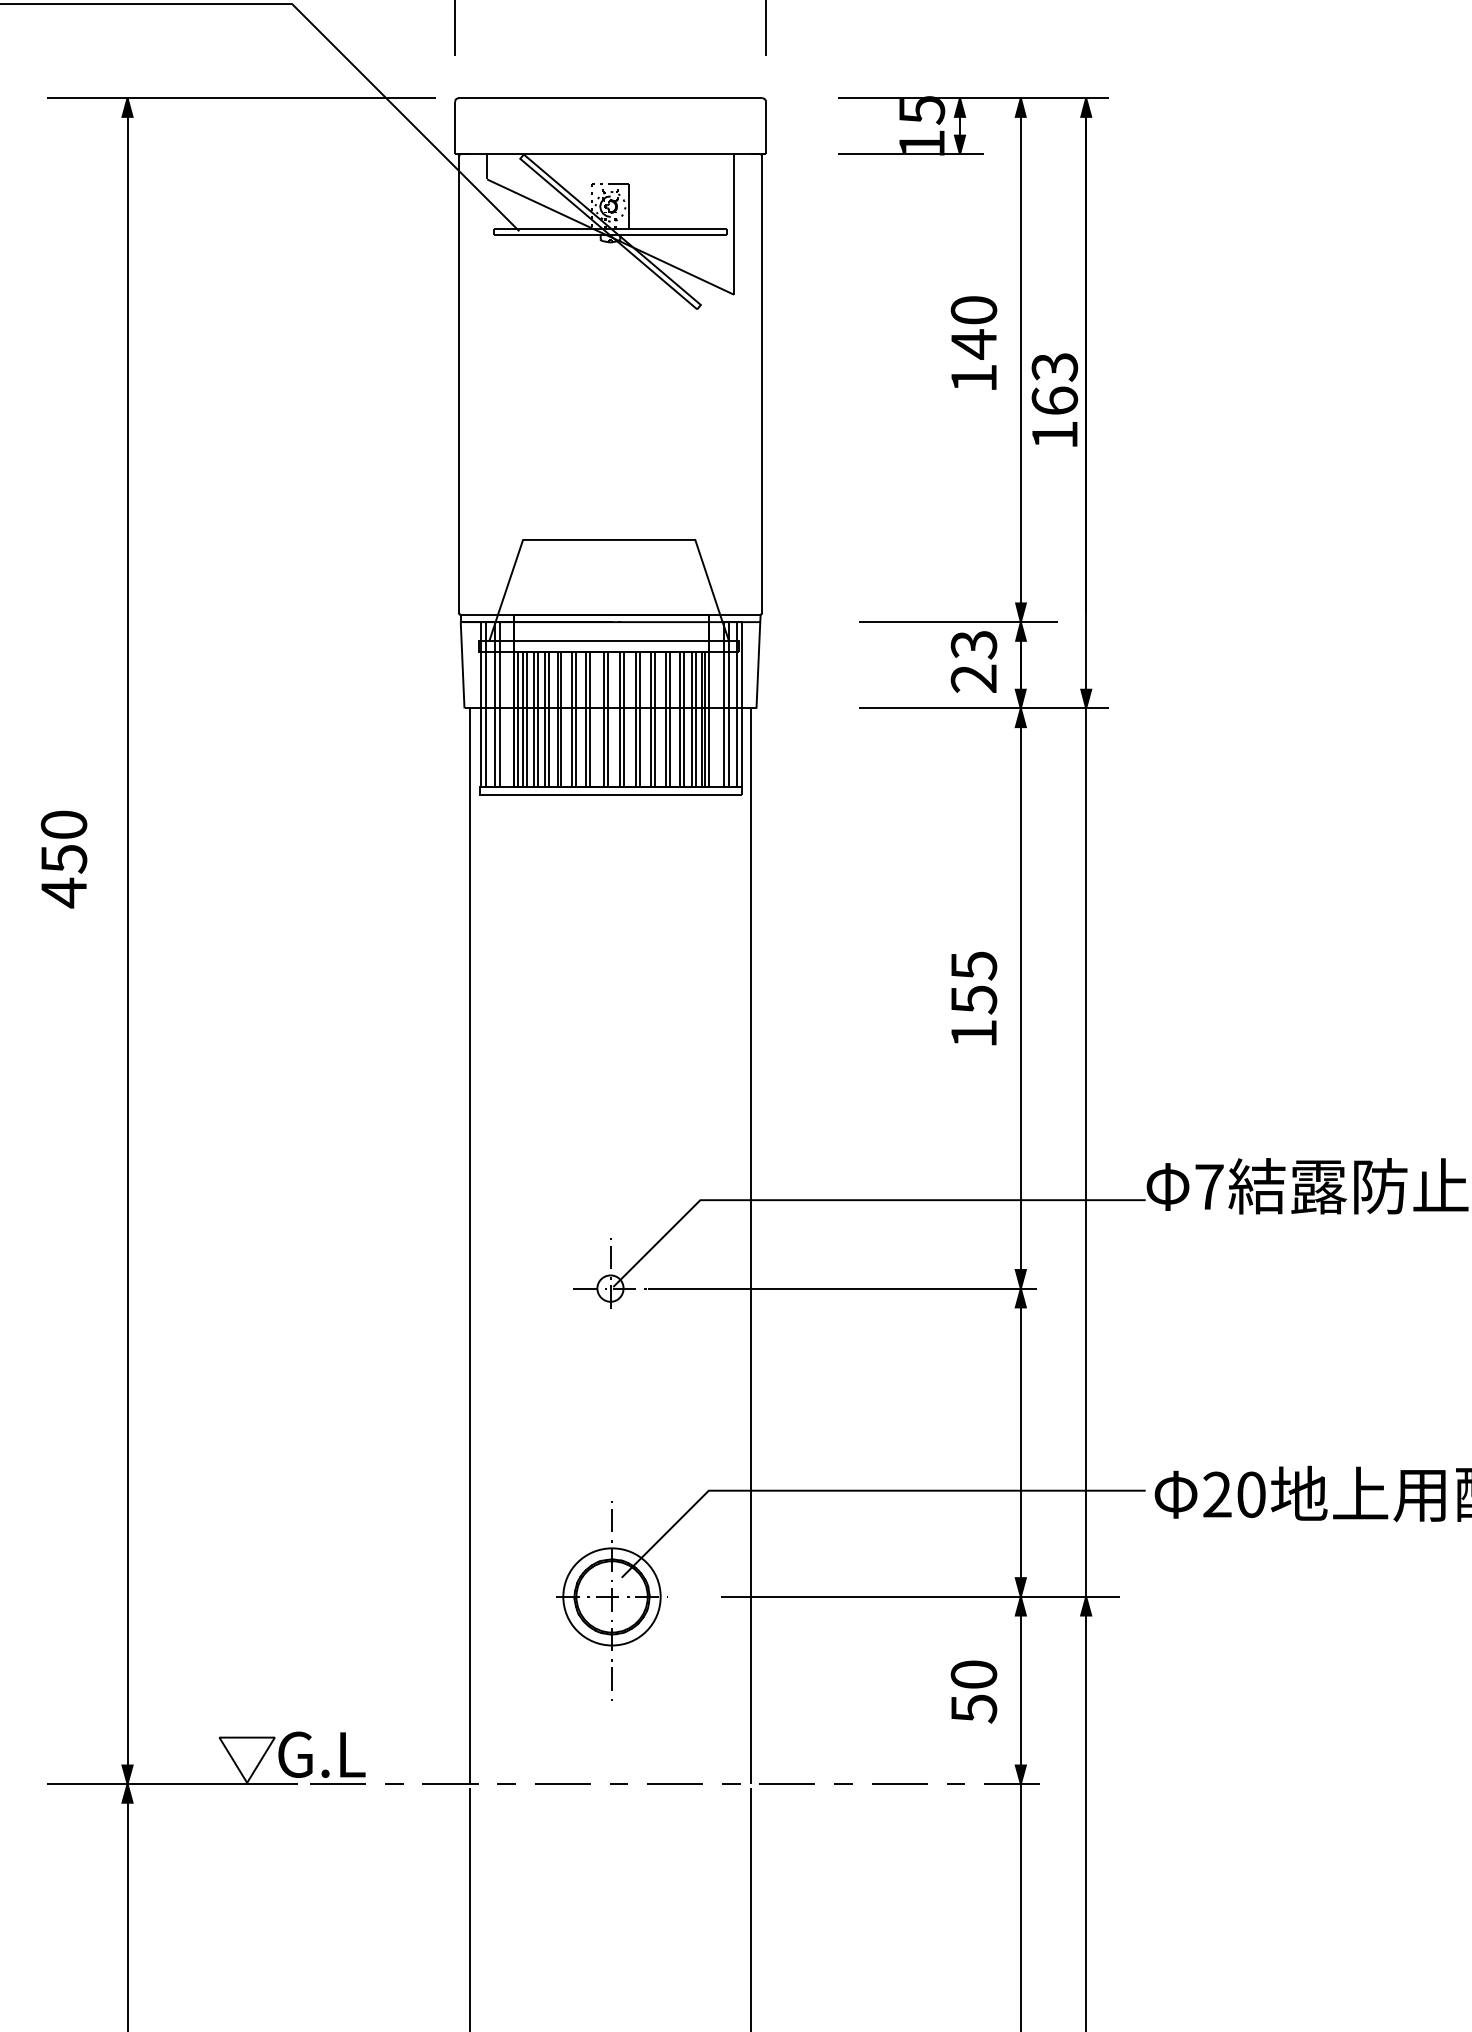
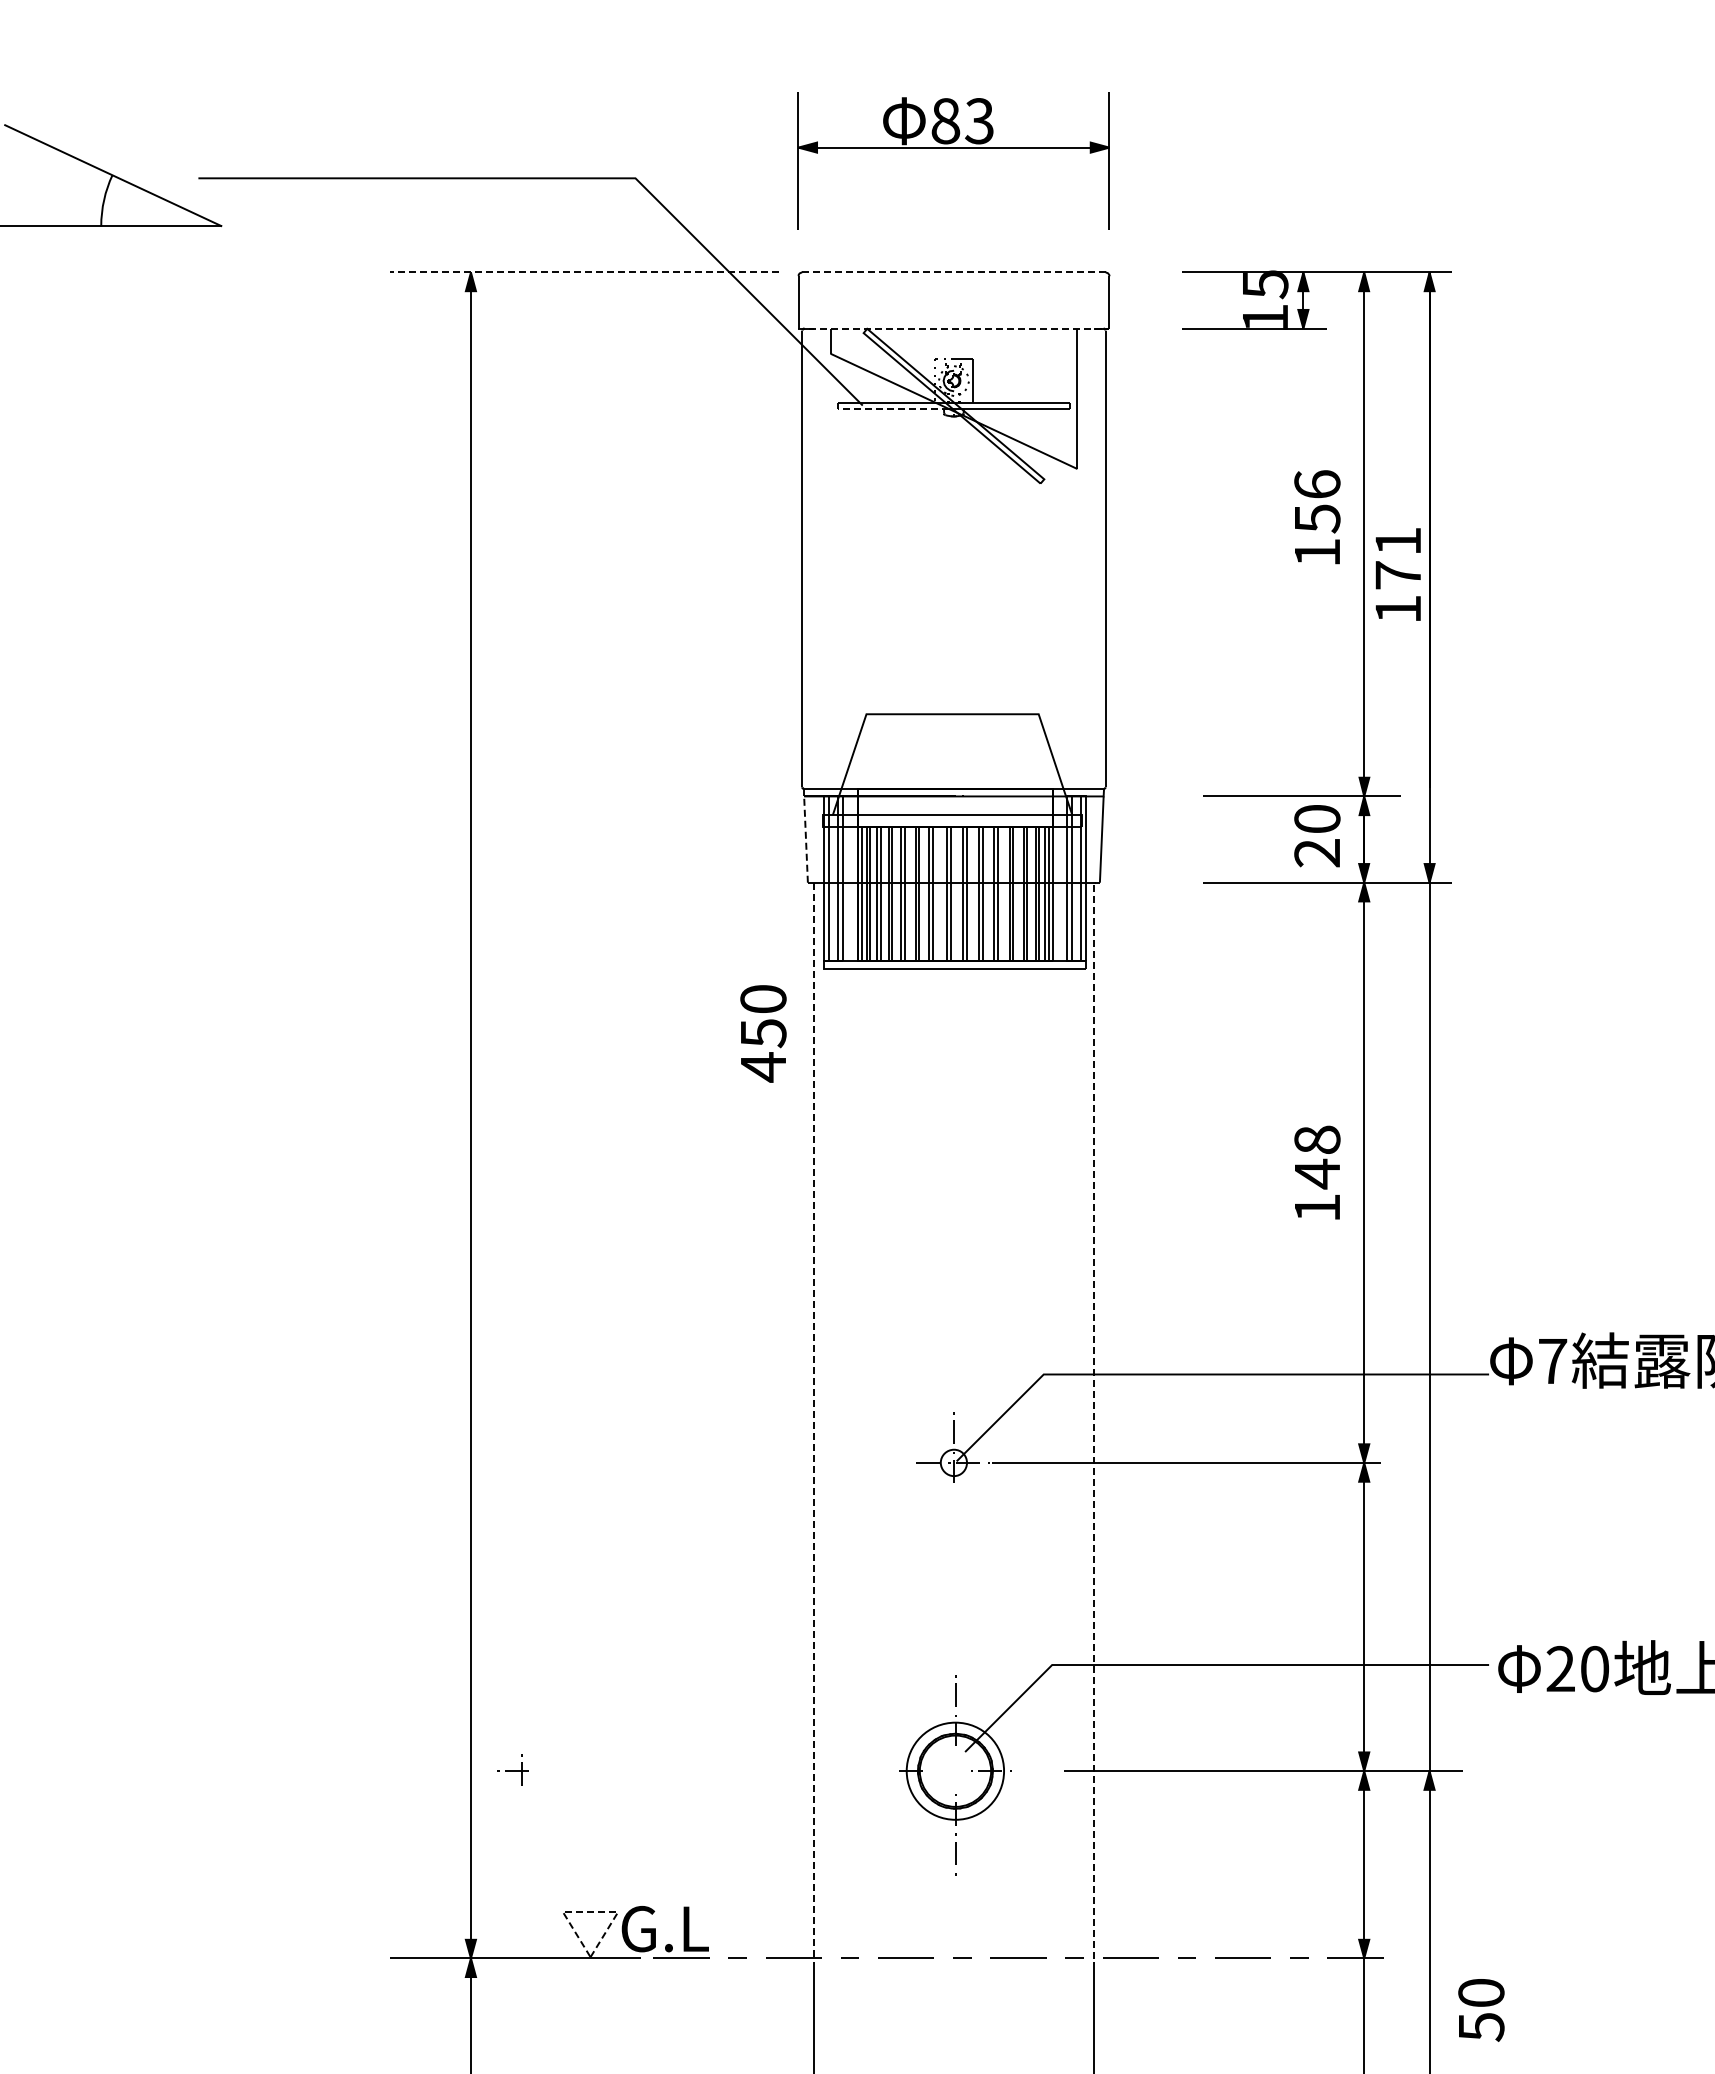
line: (241, 98) -> (584, 272), solid -> dashed
line: (610, 98) -> (953, 272), solid -> dashed
line: (610, 154) -> (953, 328), solid -> dashed
line: (550, 235) -> (893, 409), solid -> dashed
text: (974, 328) -> (1317, 502), 140 -> 156
text: (1055, 384) -> (1398, 558), 163 -> 171
text: (974, 645) -> (1317, 819), 23 -> 20
line: (463, 665) -> (806, 839), solid -> dashed
text: (64, 859) -> (763, 1033), moved
text: (974, 983) -> (1317, 1157), 155 -> 148
line: (470, 1246) -> (813, 1420), solid -> dashed
line: (751, 1246) -> (1094, 1420), solid -> dashed
part: (603, 1595) -> (512, 1769), moved
text: (974, 1692) -> (1481, 2010), moved
line: (247, 1737) -> (590, 1911), solid -> dashed

